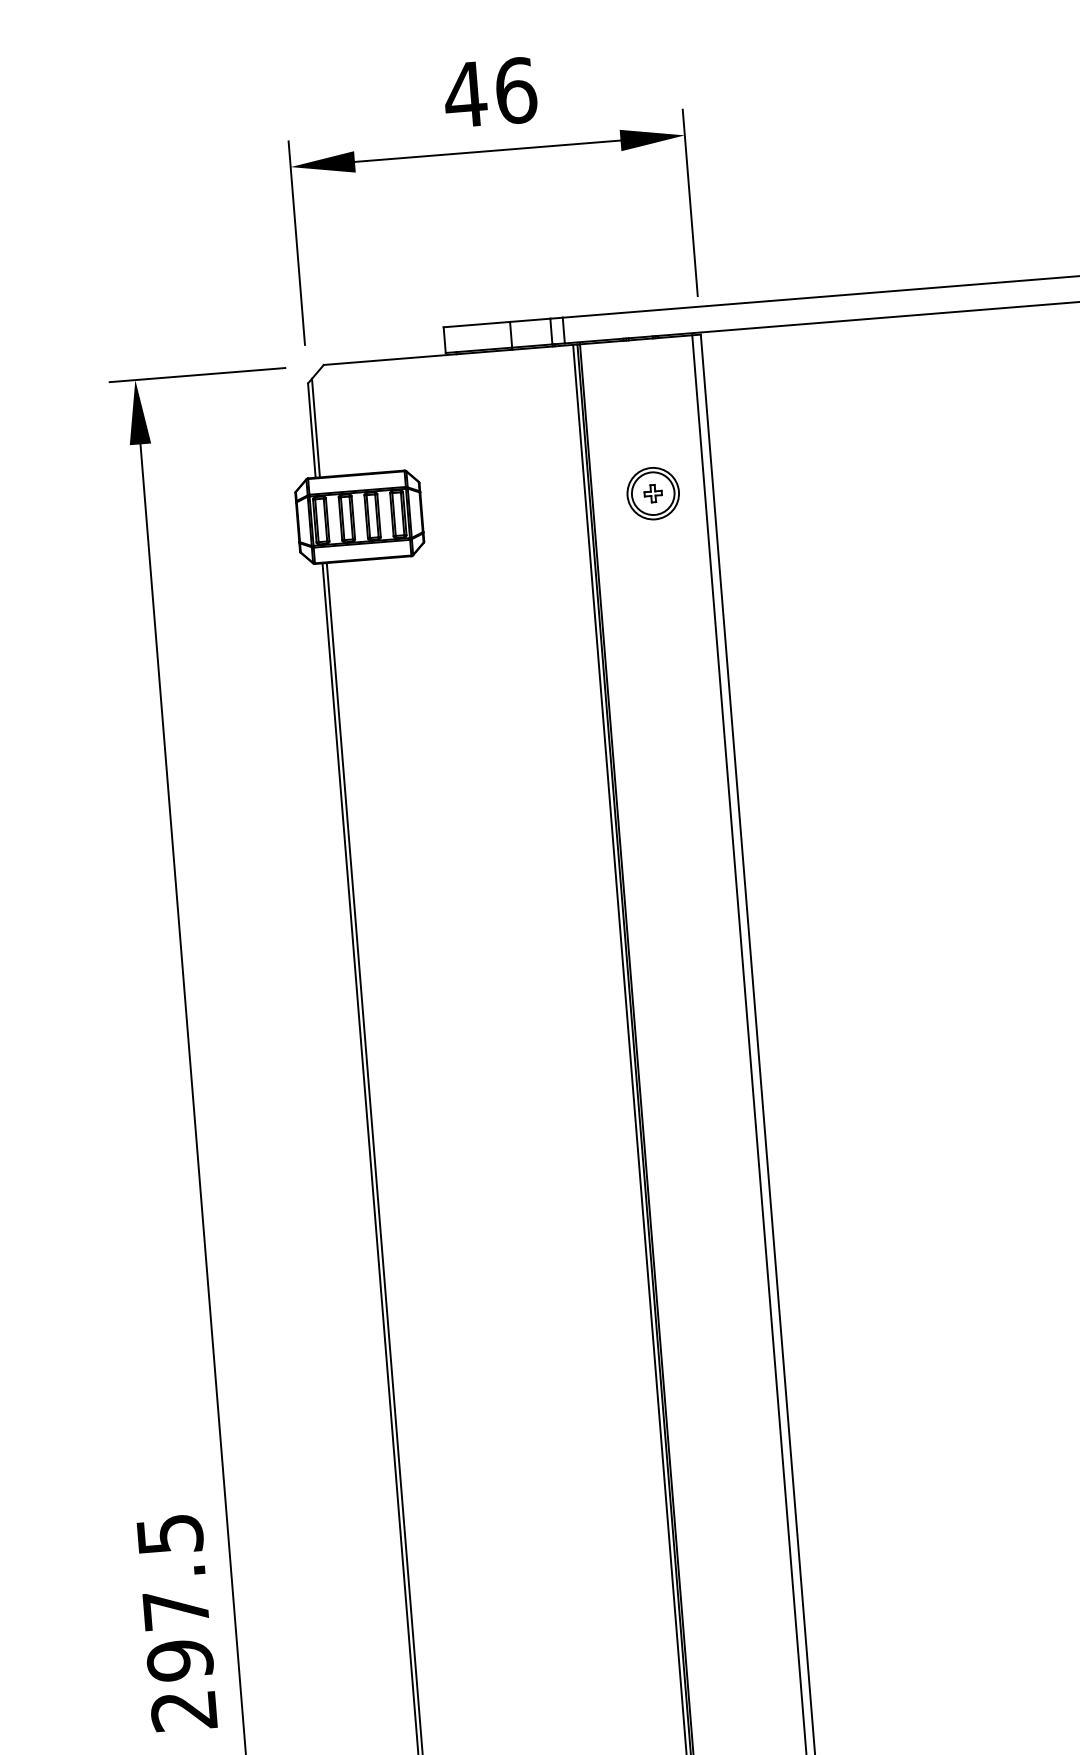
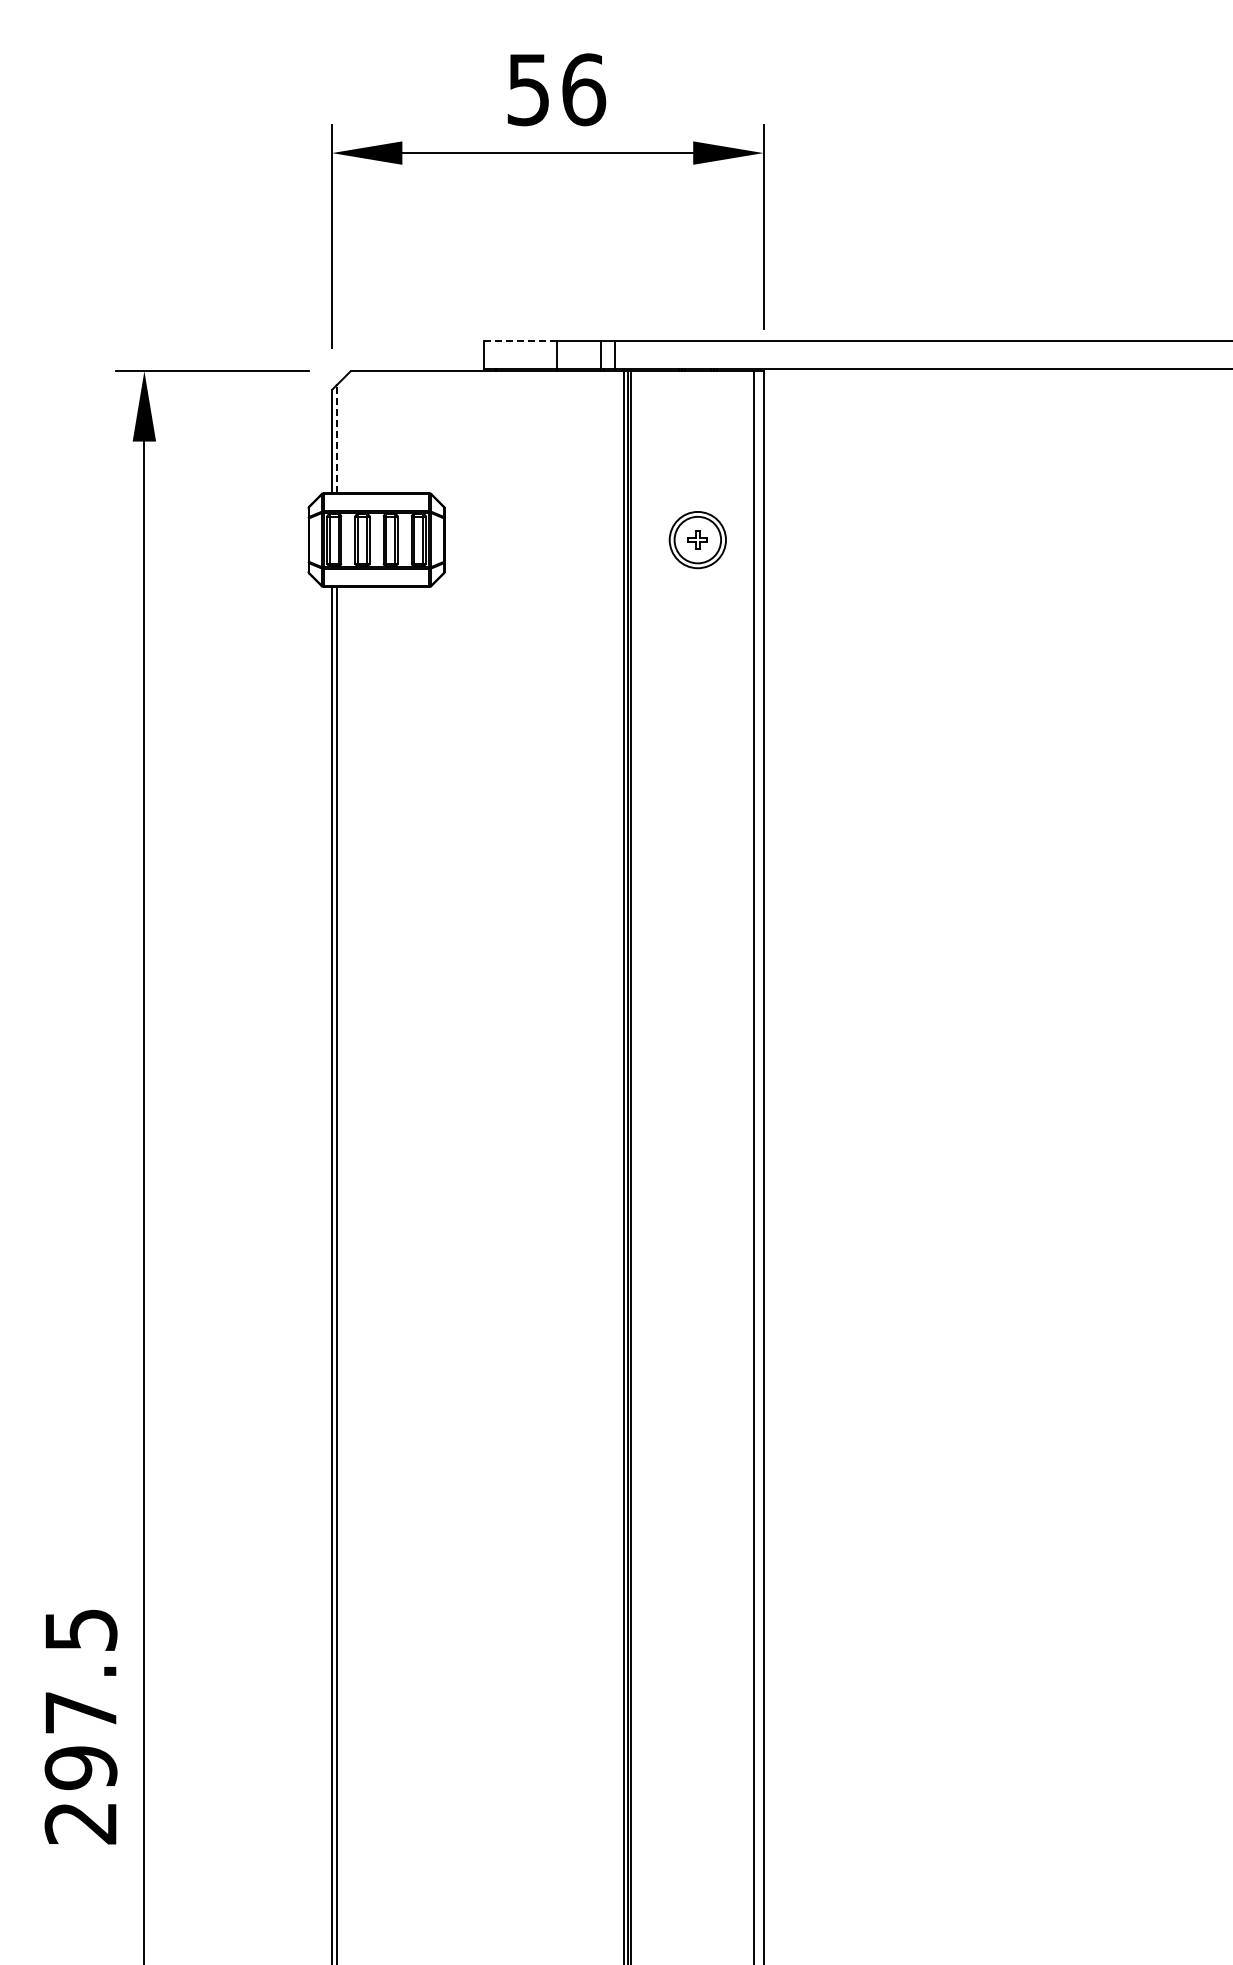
text: (465, 95) -> (528, 90), 46 -> 56
line: (476, 324) -> (520, 340), solid -> dashed
line: (315, 428) -> (336, 439), solid -> dashed

